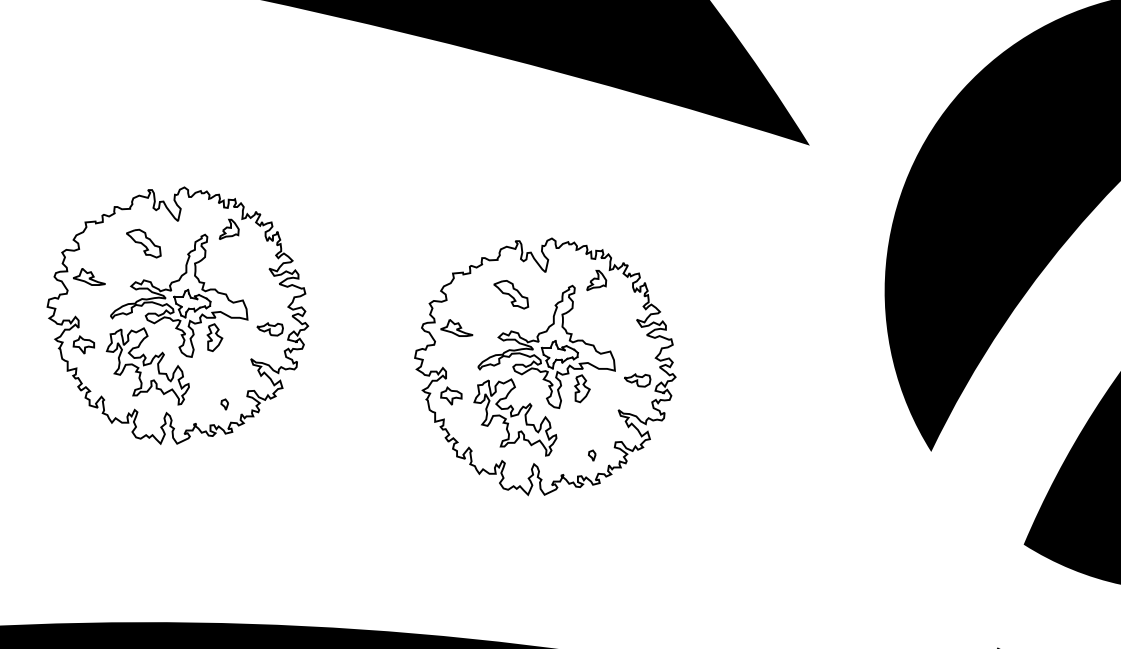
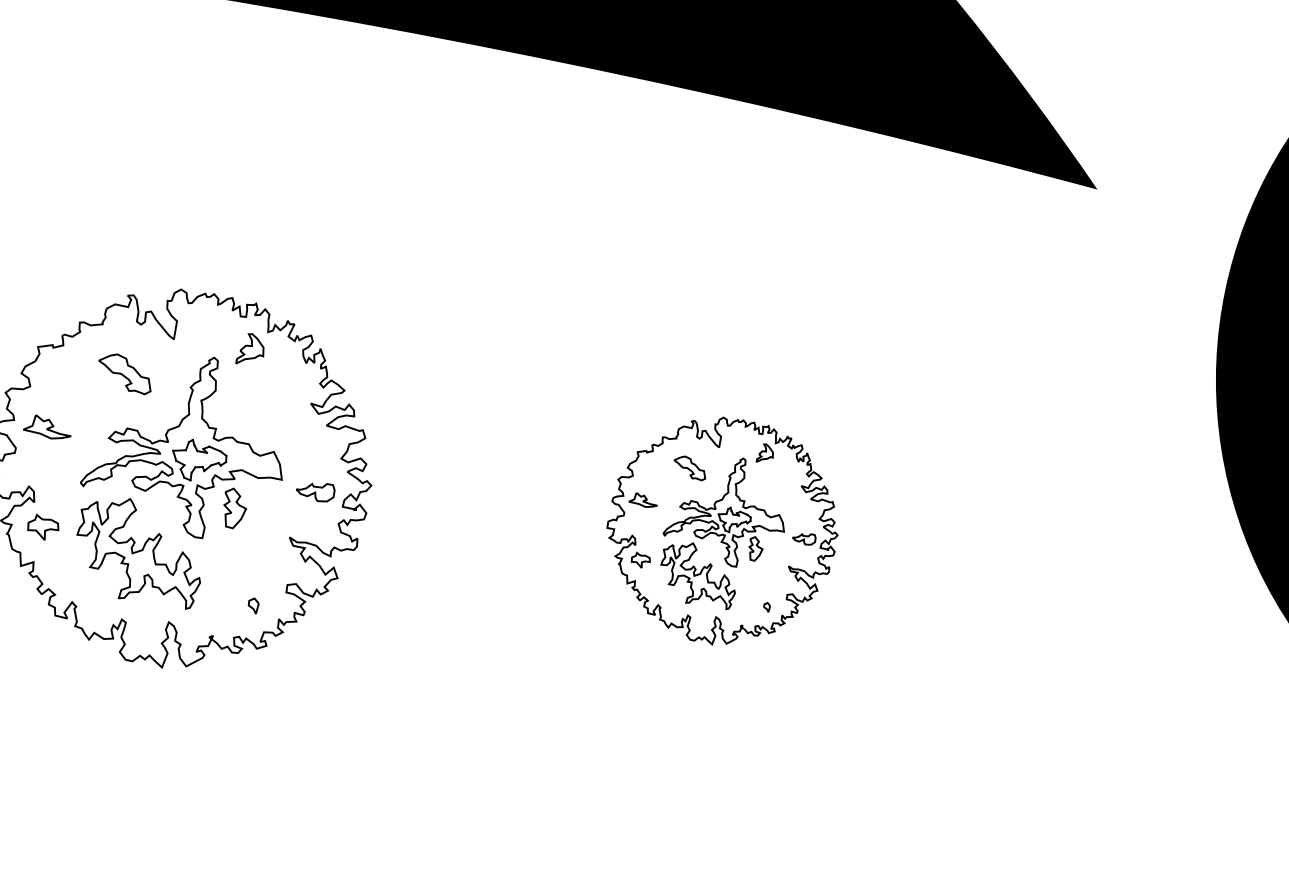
part: (545, 366) -> (722, 530), size x0.6

